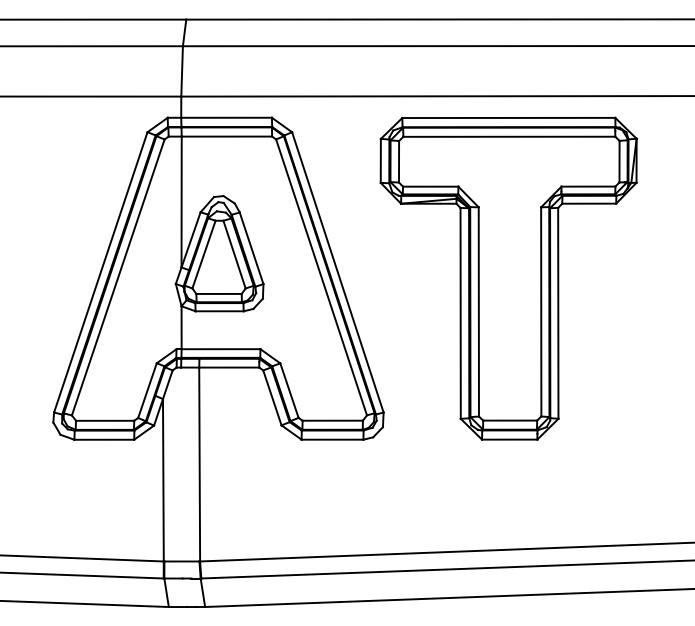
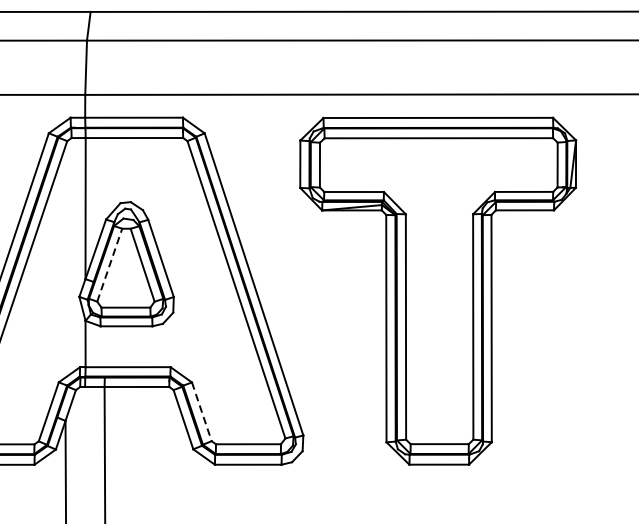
line: (204, 254) -> (110, 265), solid -> dashed
line: (289, 390) -> (201, 411), solid -> dashed

